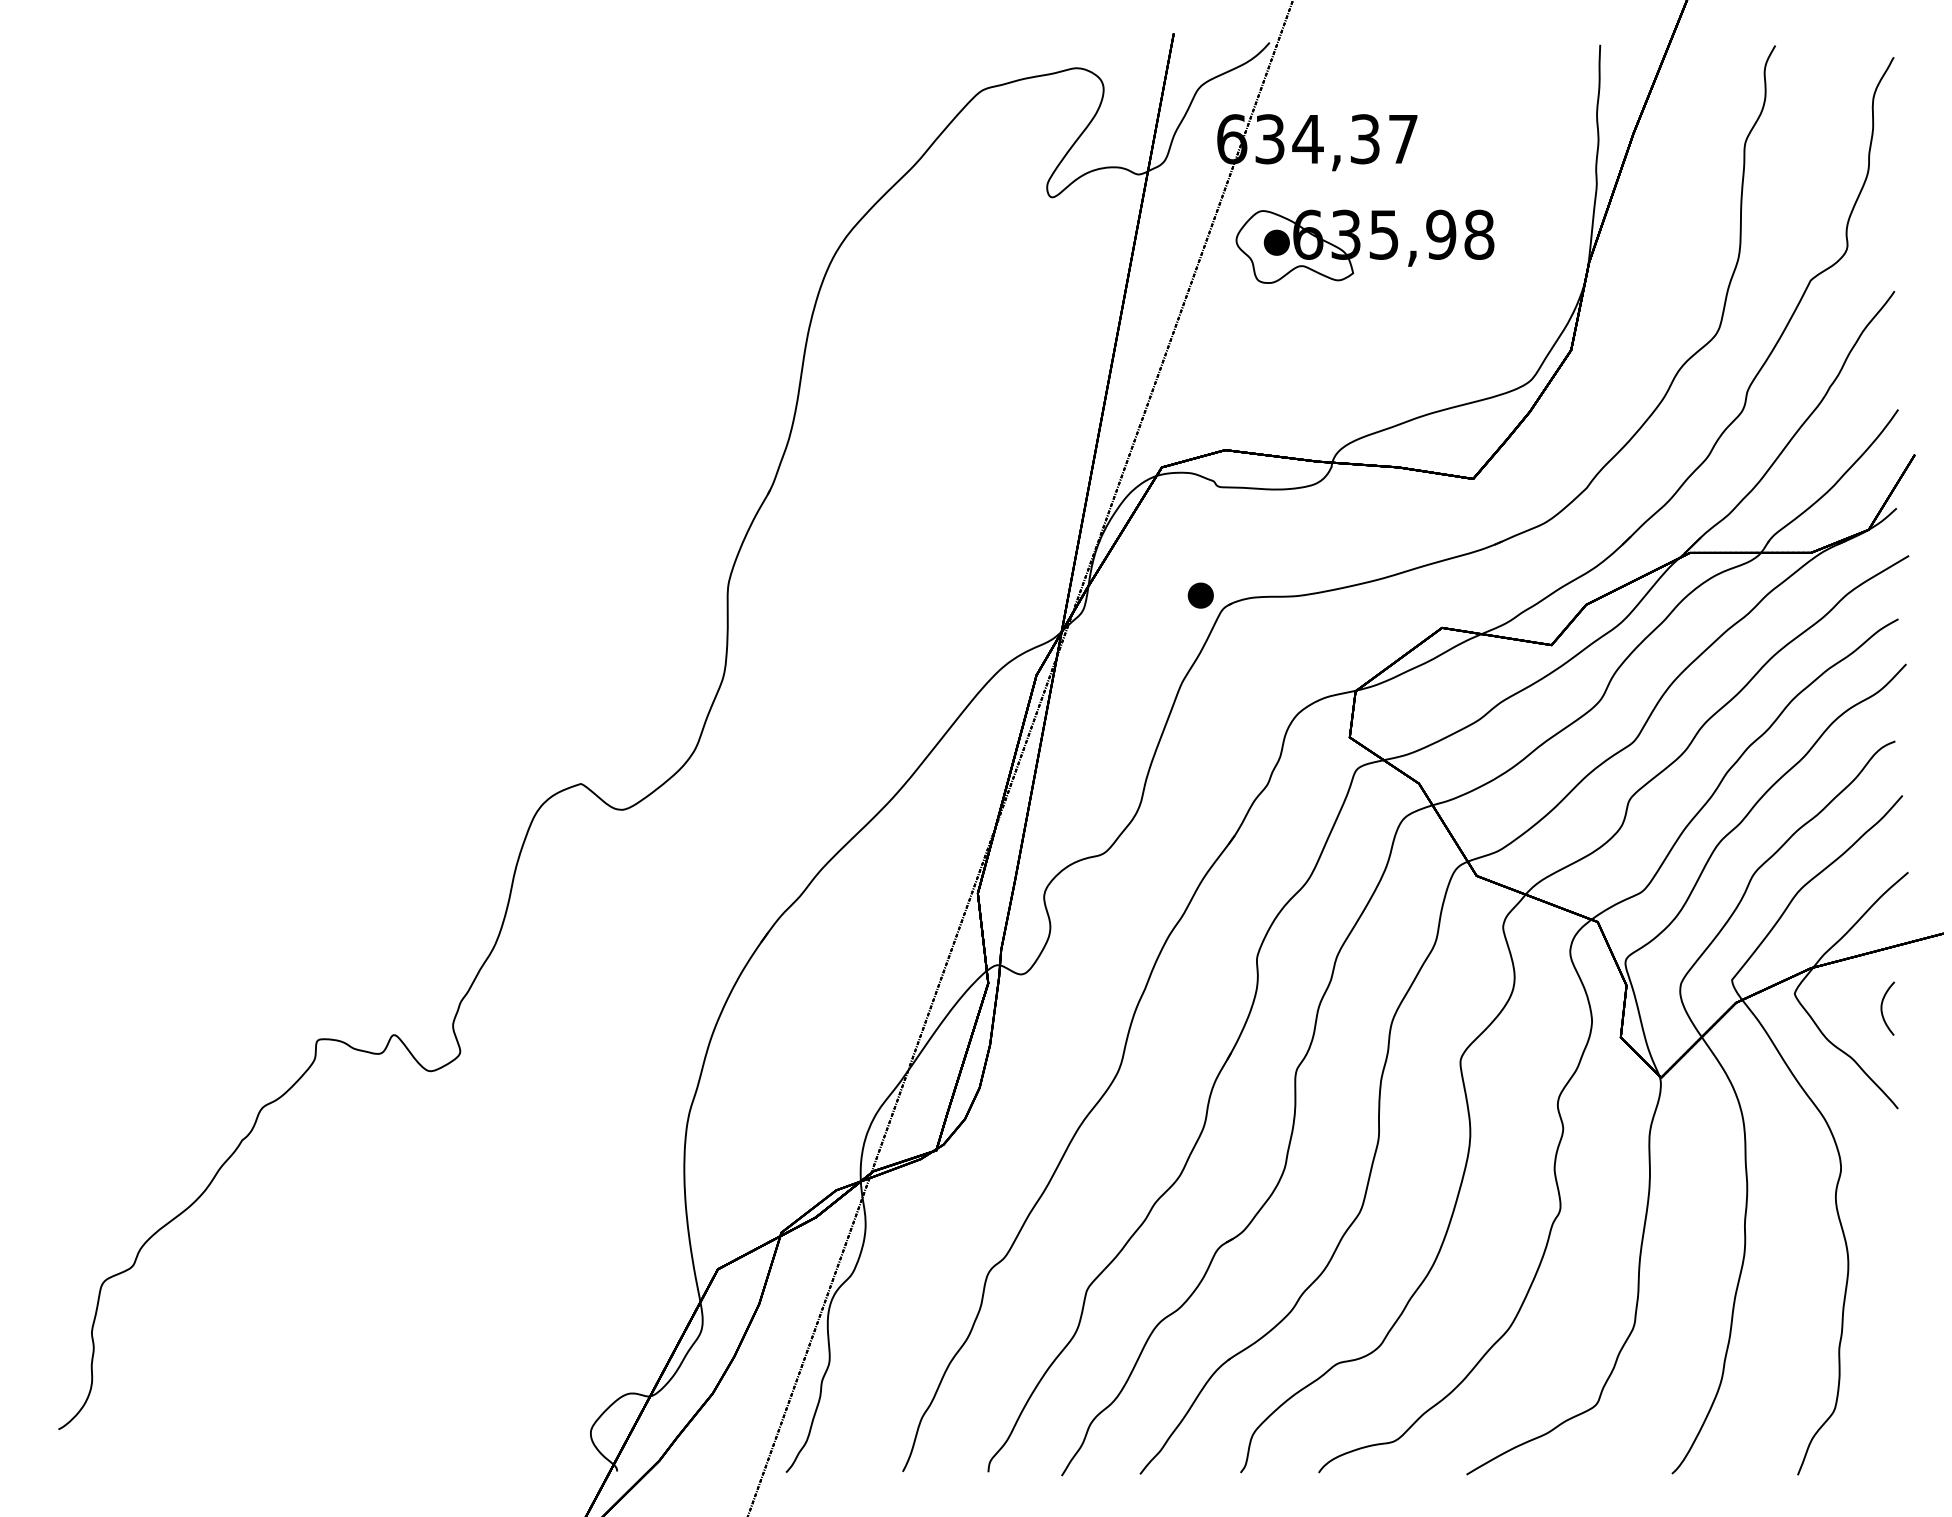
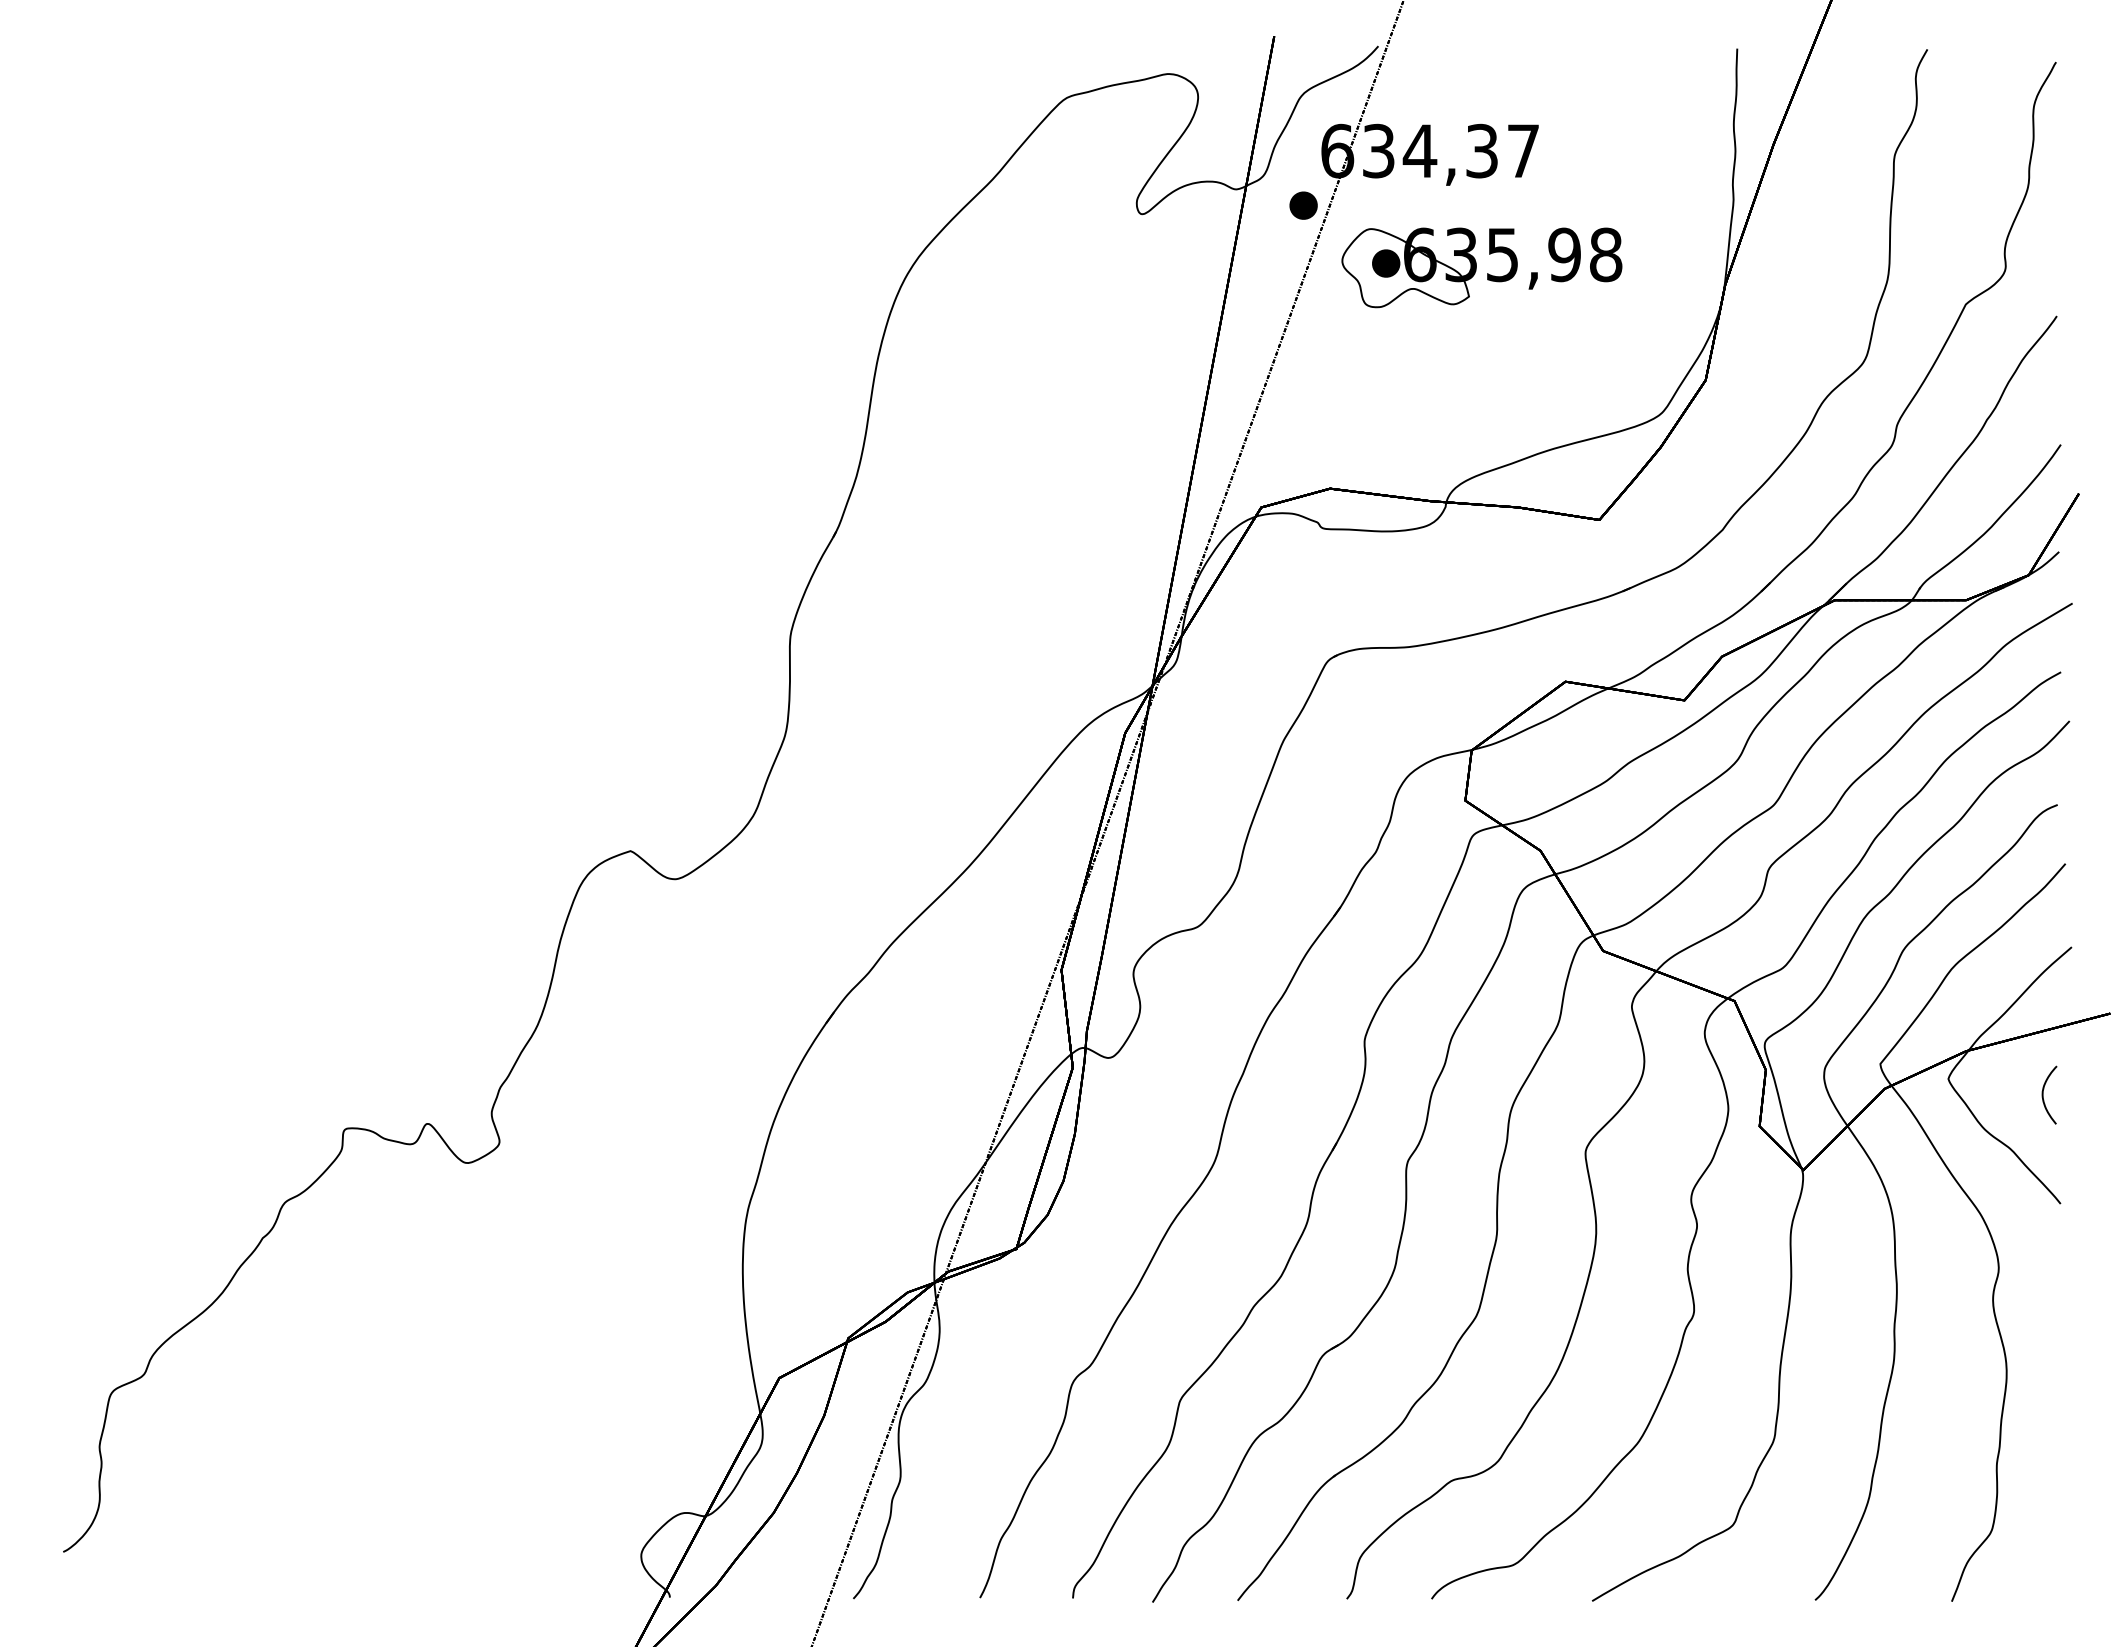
part: (1200, 595) -> (1303, 205), moved

